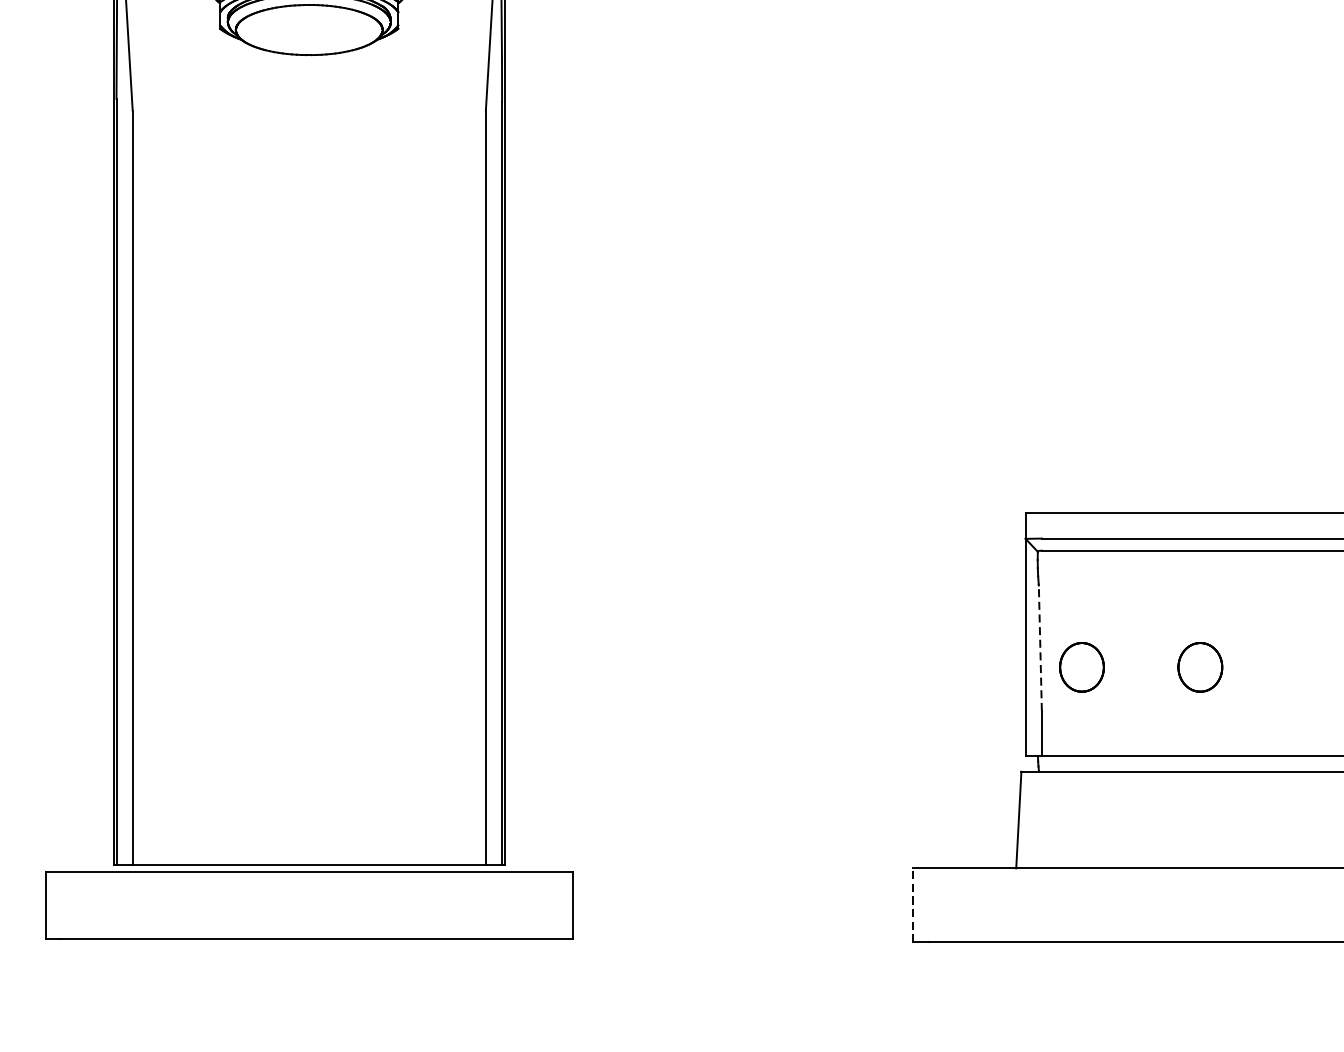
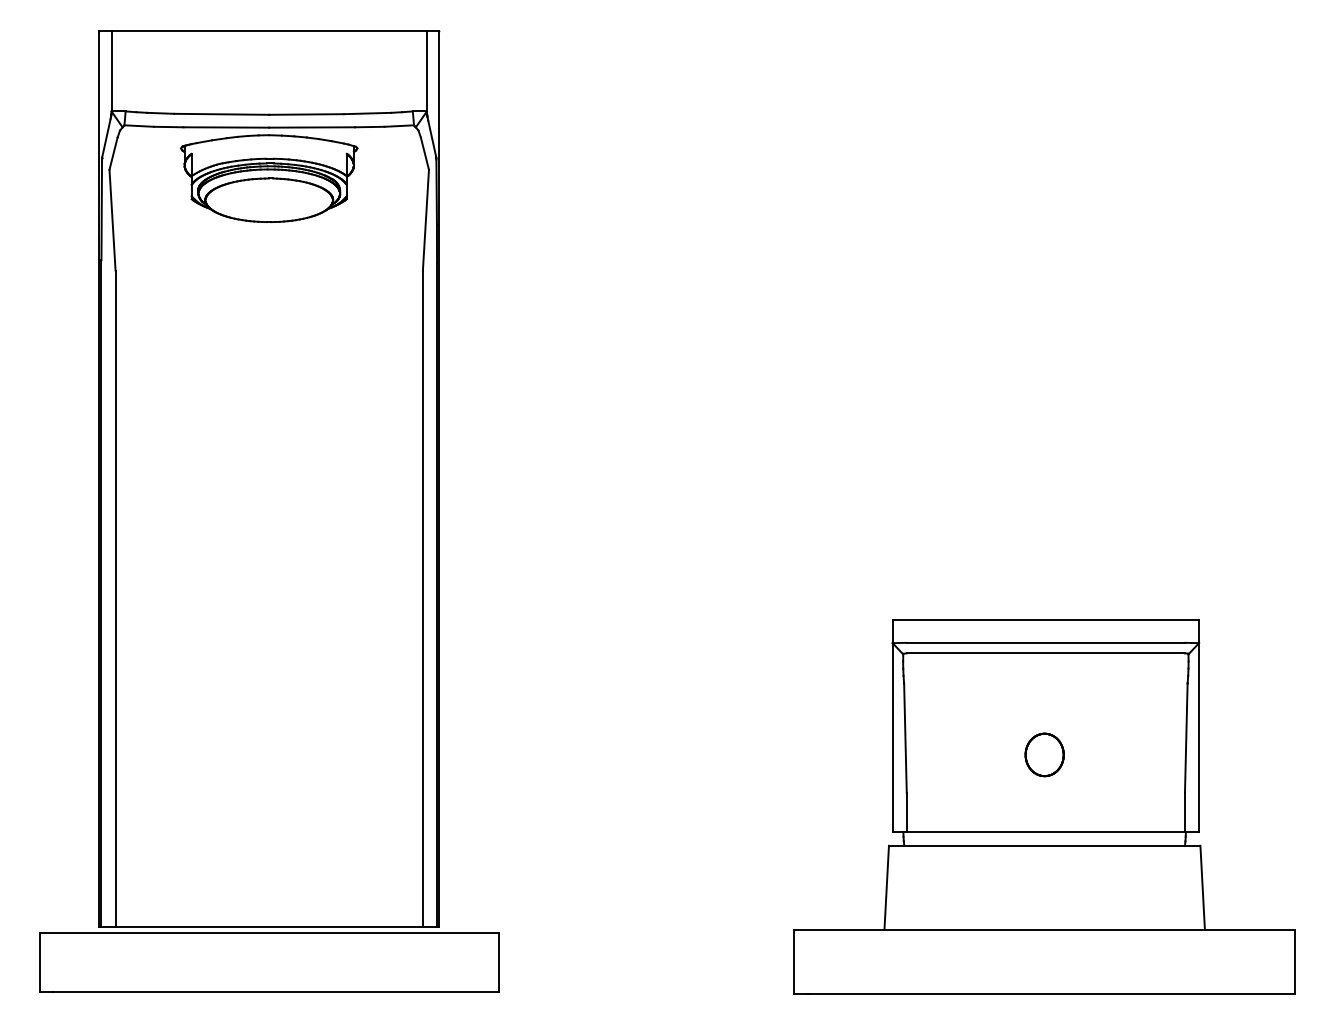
line: (1040, 648) -> (905, 738), dashed -> solid
part: (1081, 666) -> (941, 754), removed
line: (912, 904) -> (794, 961), dashed -> solid

